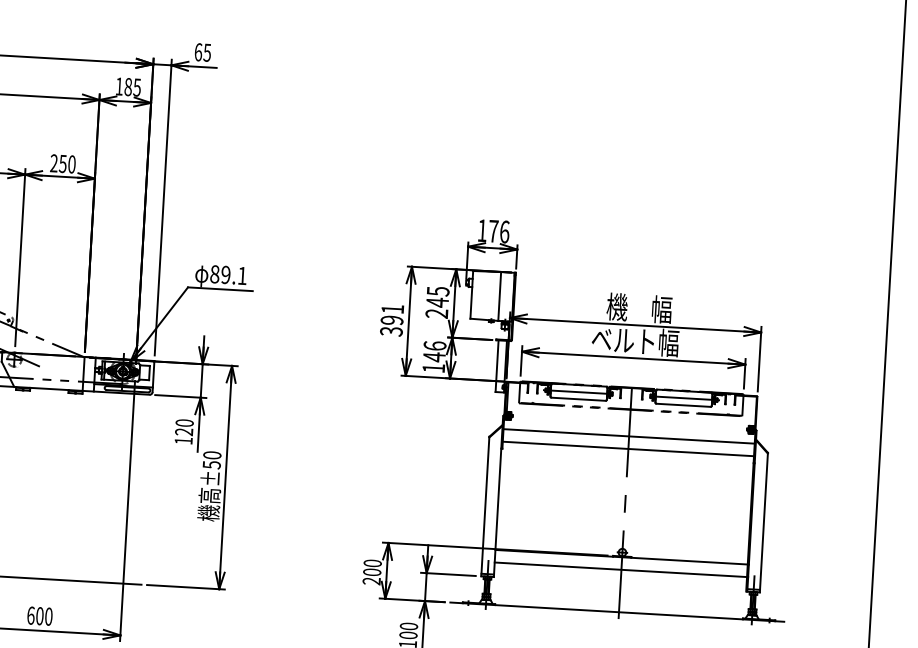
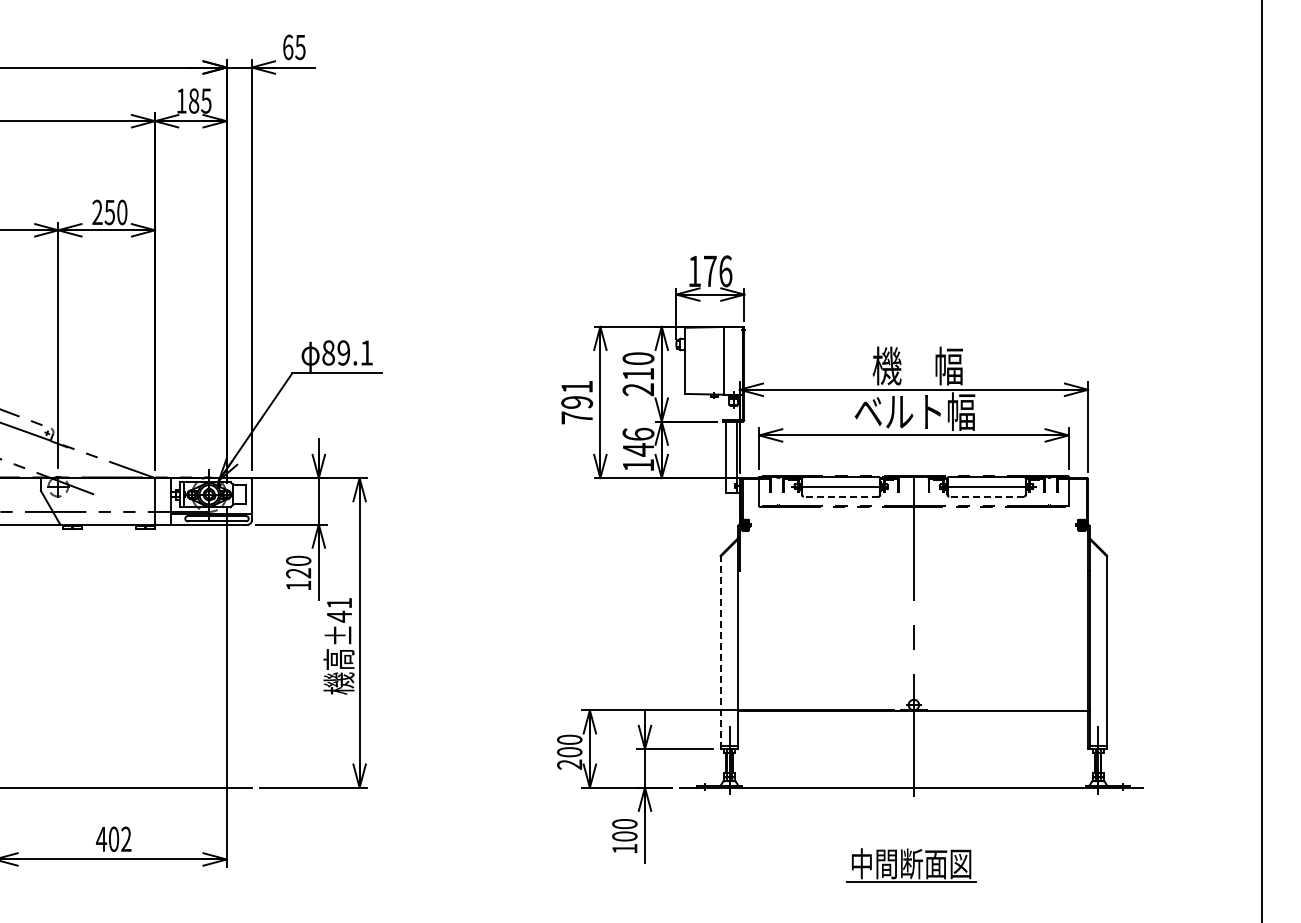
text: (437, 297) -> (638, 366), 245 -> 210
text: (391, 331) -> (577, 417), 391 -> 791
line: (578, 399) -> (840, 496), solid -> dashed
line: (683, 405) -> (986, 496), solid -> dashed
line: (628, 436) -> (913, 543), removed
line: (628, 449) -> (913, 561), removed
text: (212, 459) -> (339, 609), ±50 -> ±41
line: (485, 506) -> (720, 652), solid -> dashed
line: (621, 569) -> (913, 728), removed
text: (39, 616) -> (113, 839), 600 -> 402

